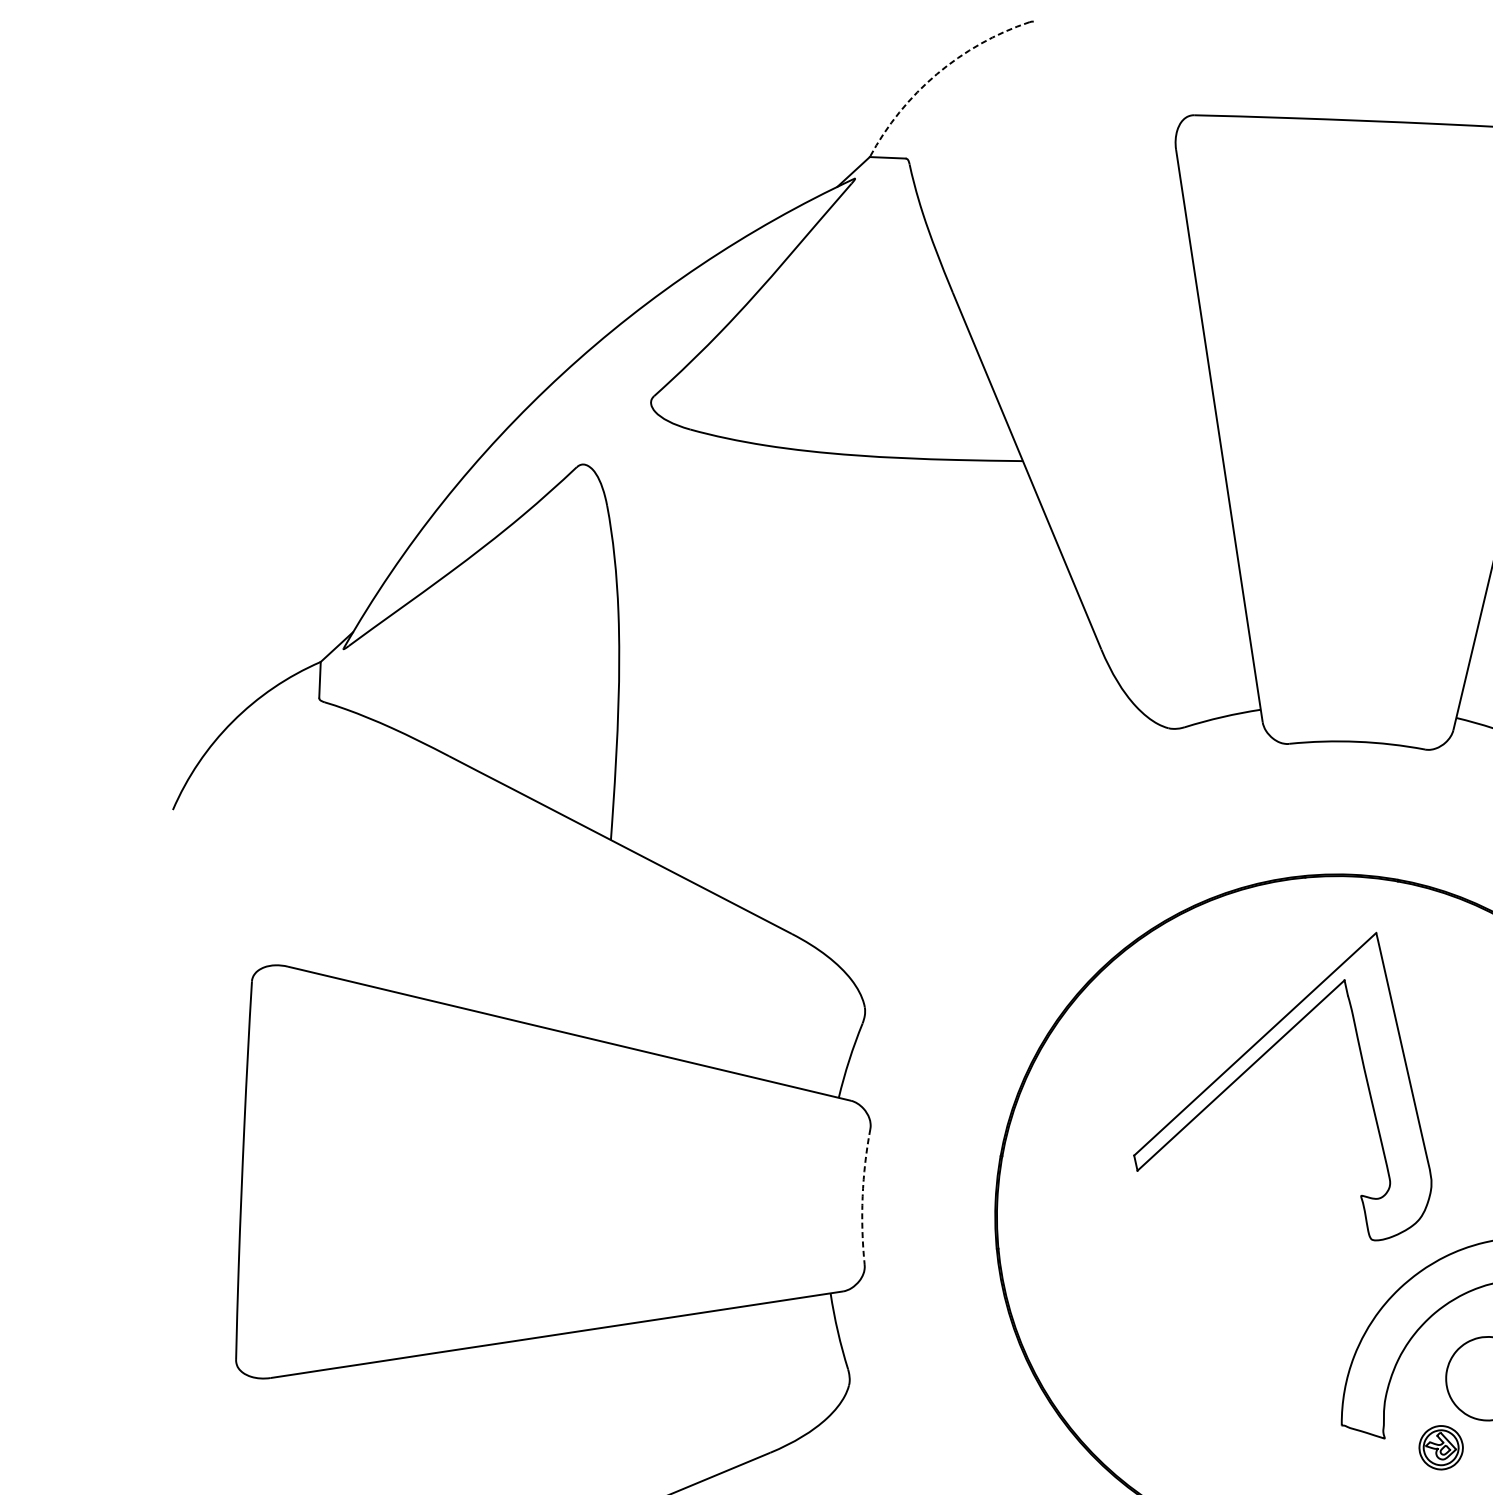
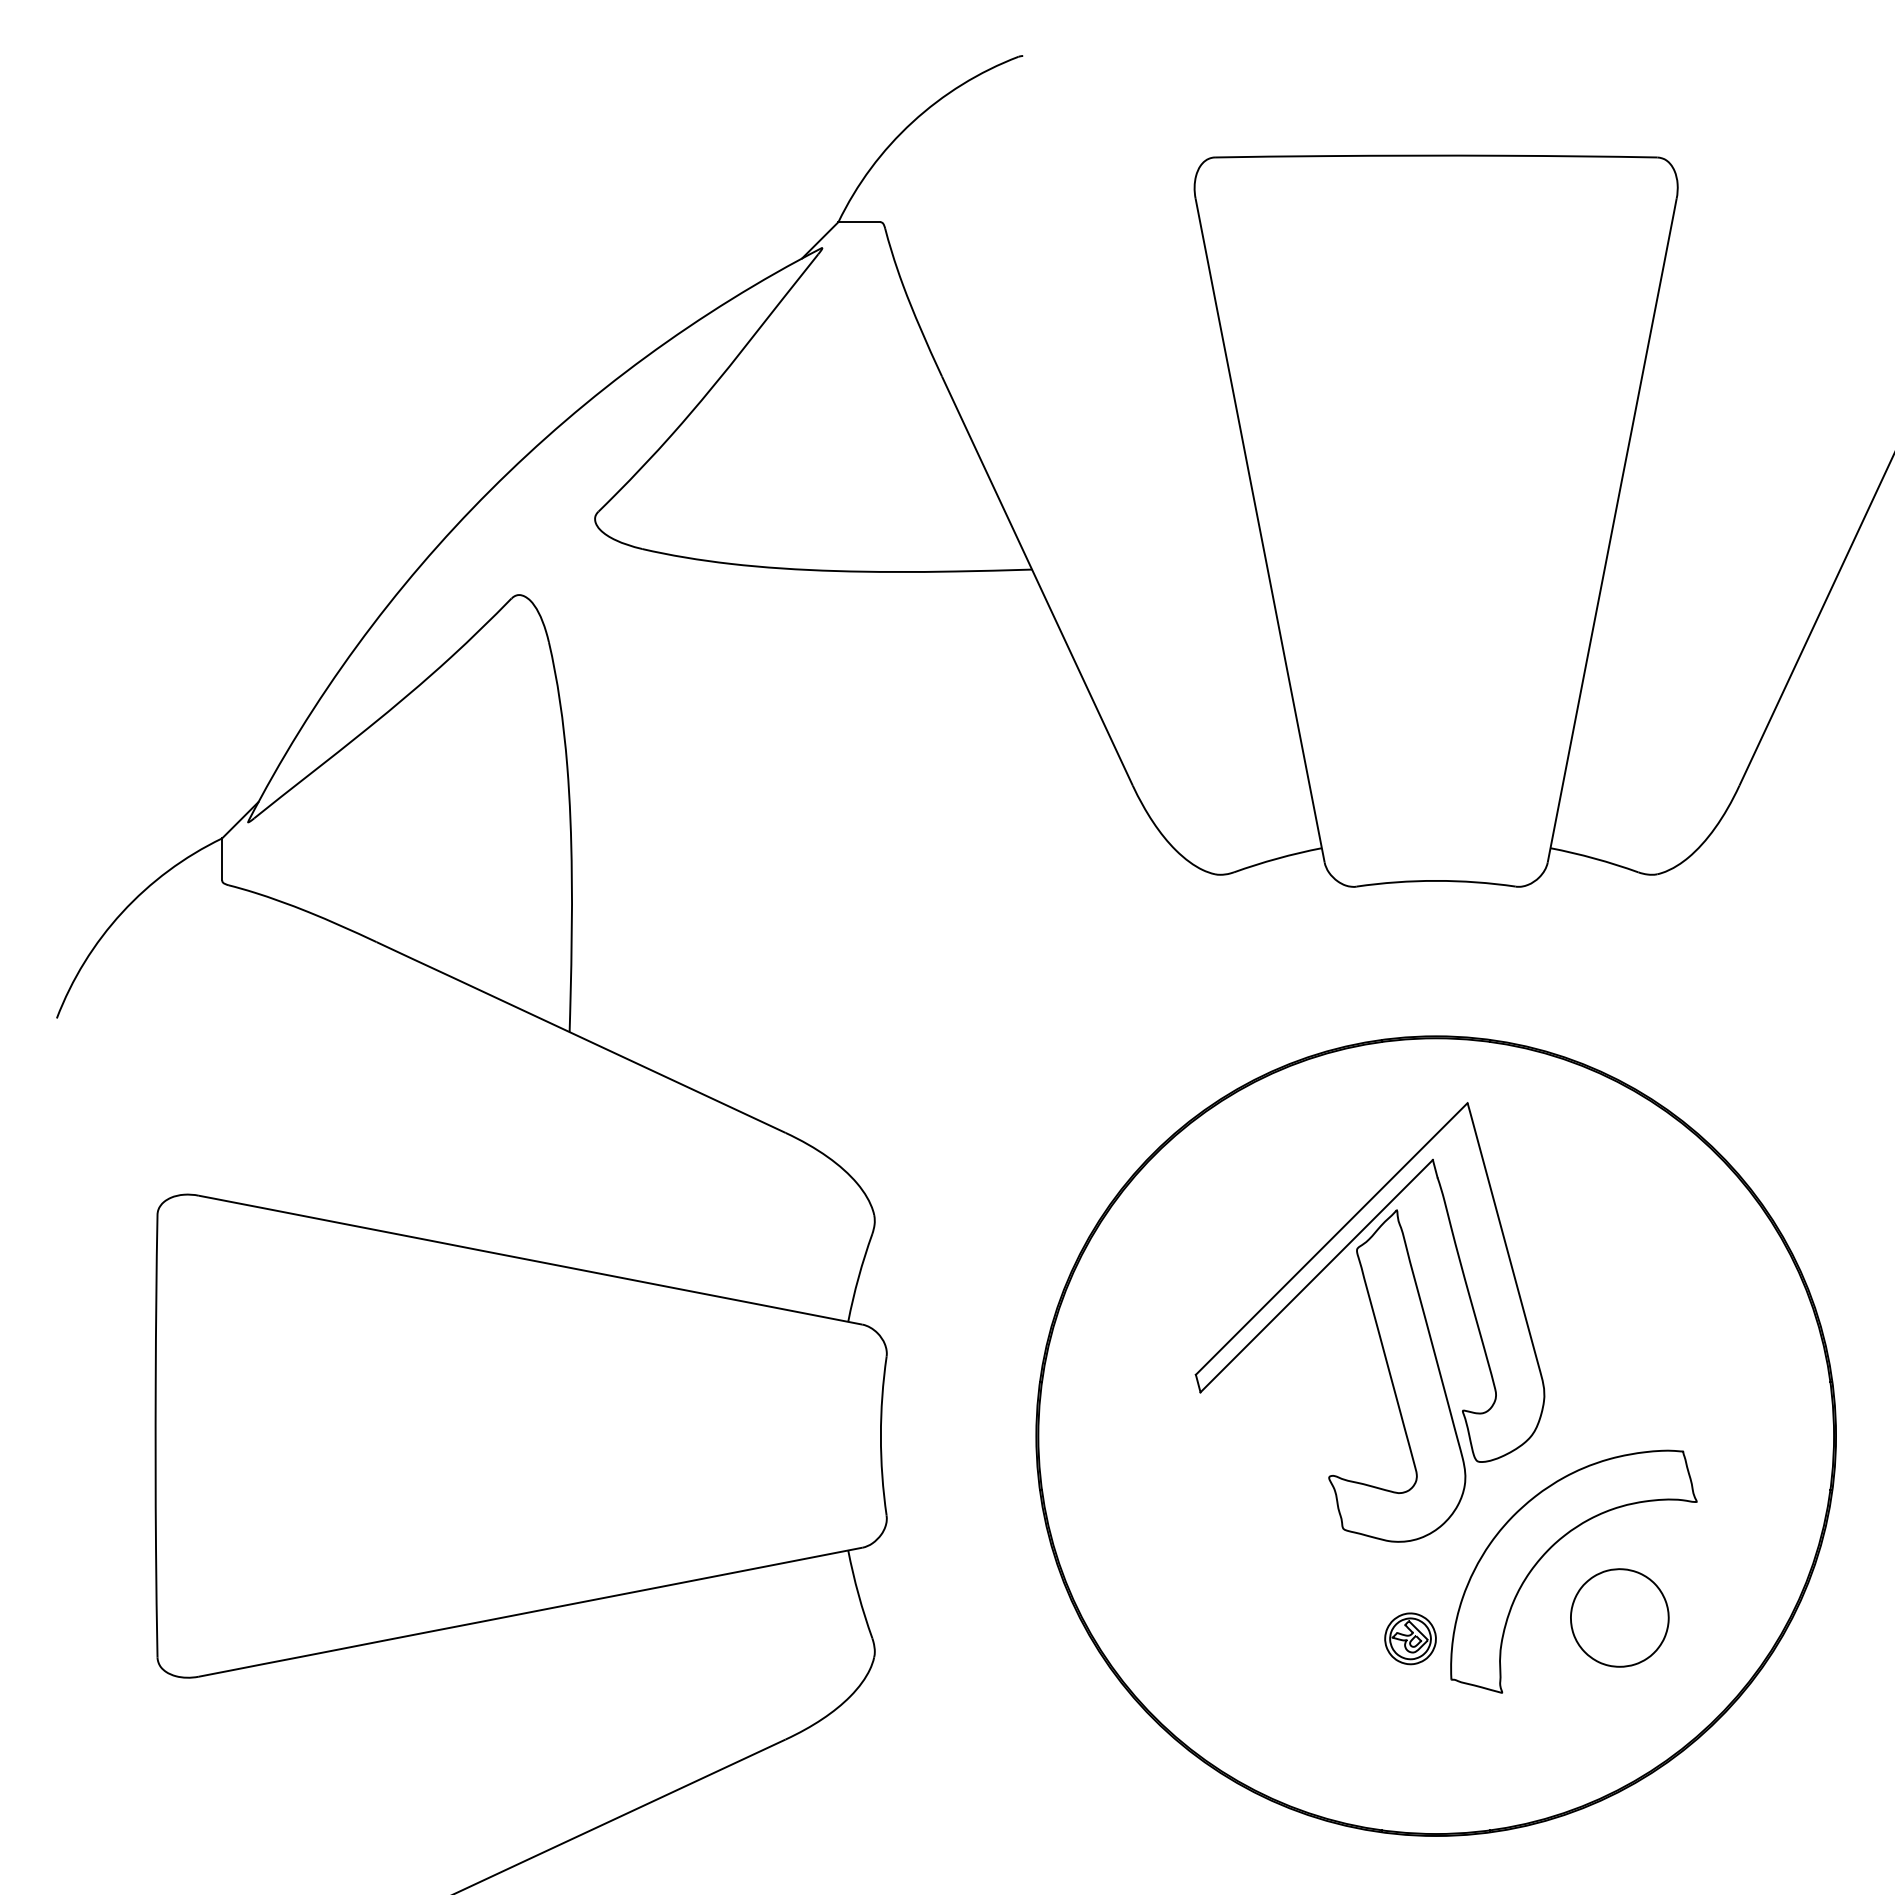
arc: (936, 74) -> (912, 122), dashed -> solid
part: (1306, 1163) -> (1397, 1375), added
arc: (862, 1197) -> (880, 1436), dashed -> solid
part: (1441, 1447) -> (1410, 1638), moved

